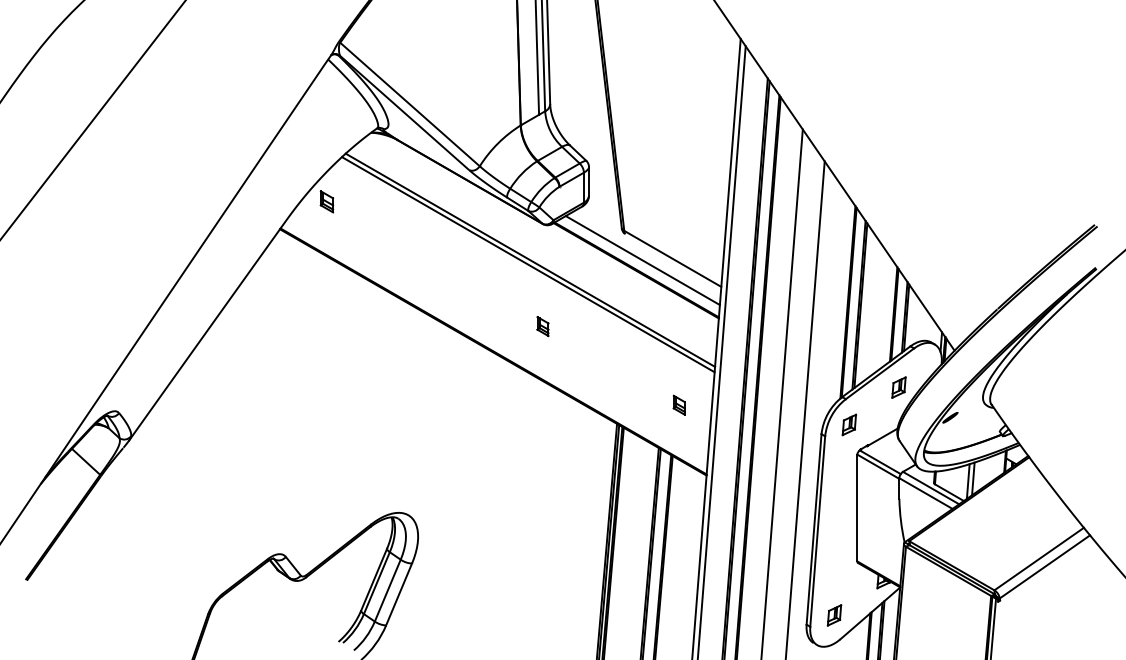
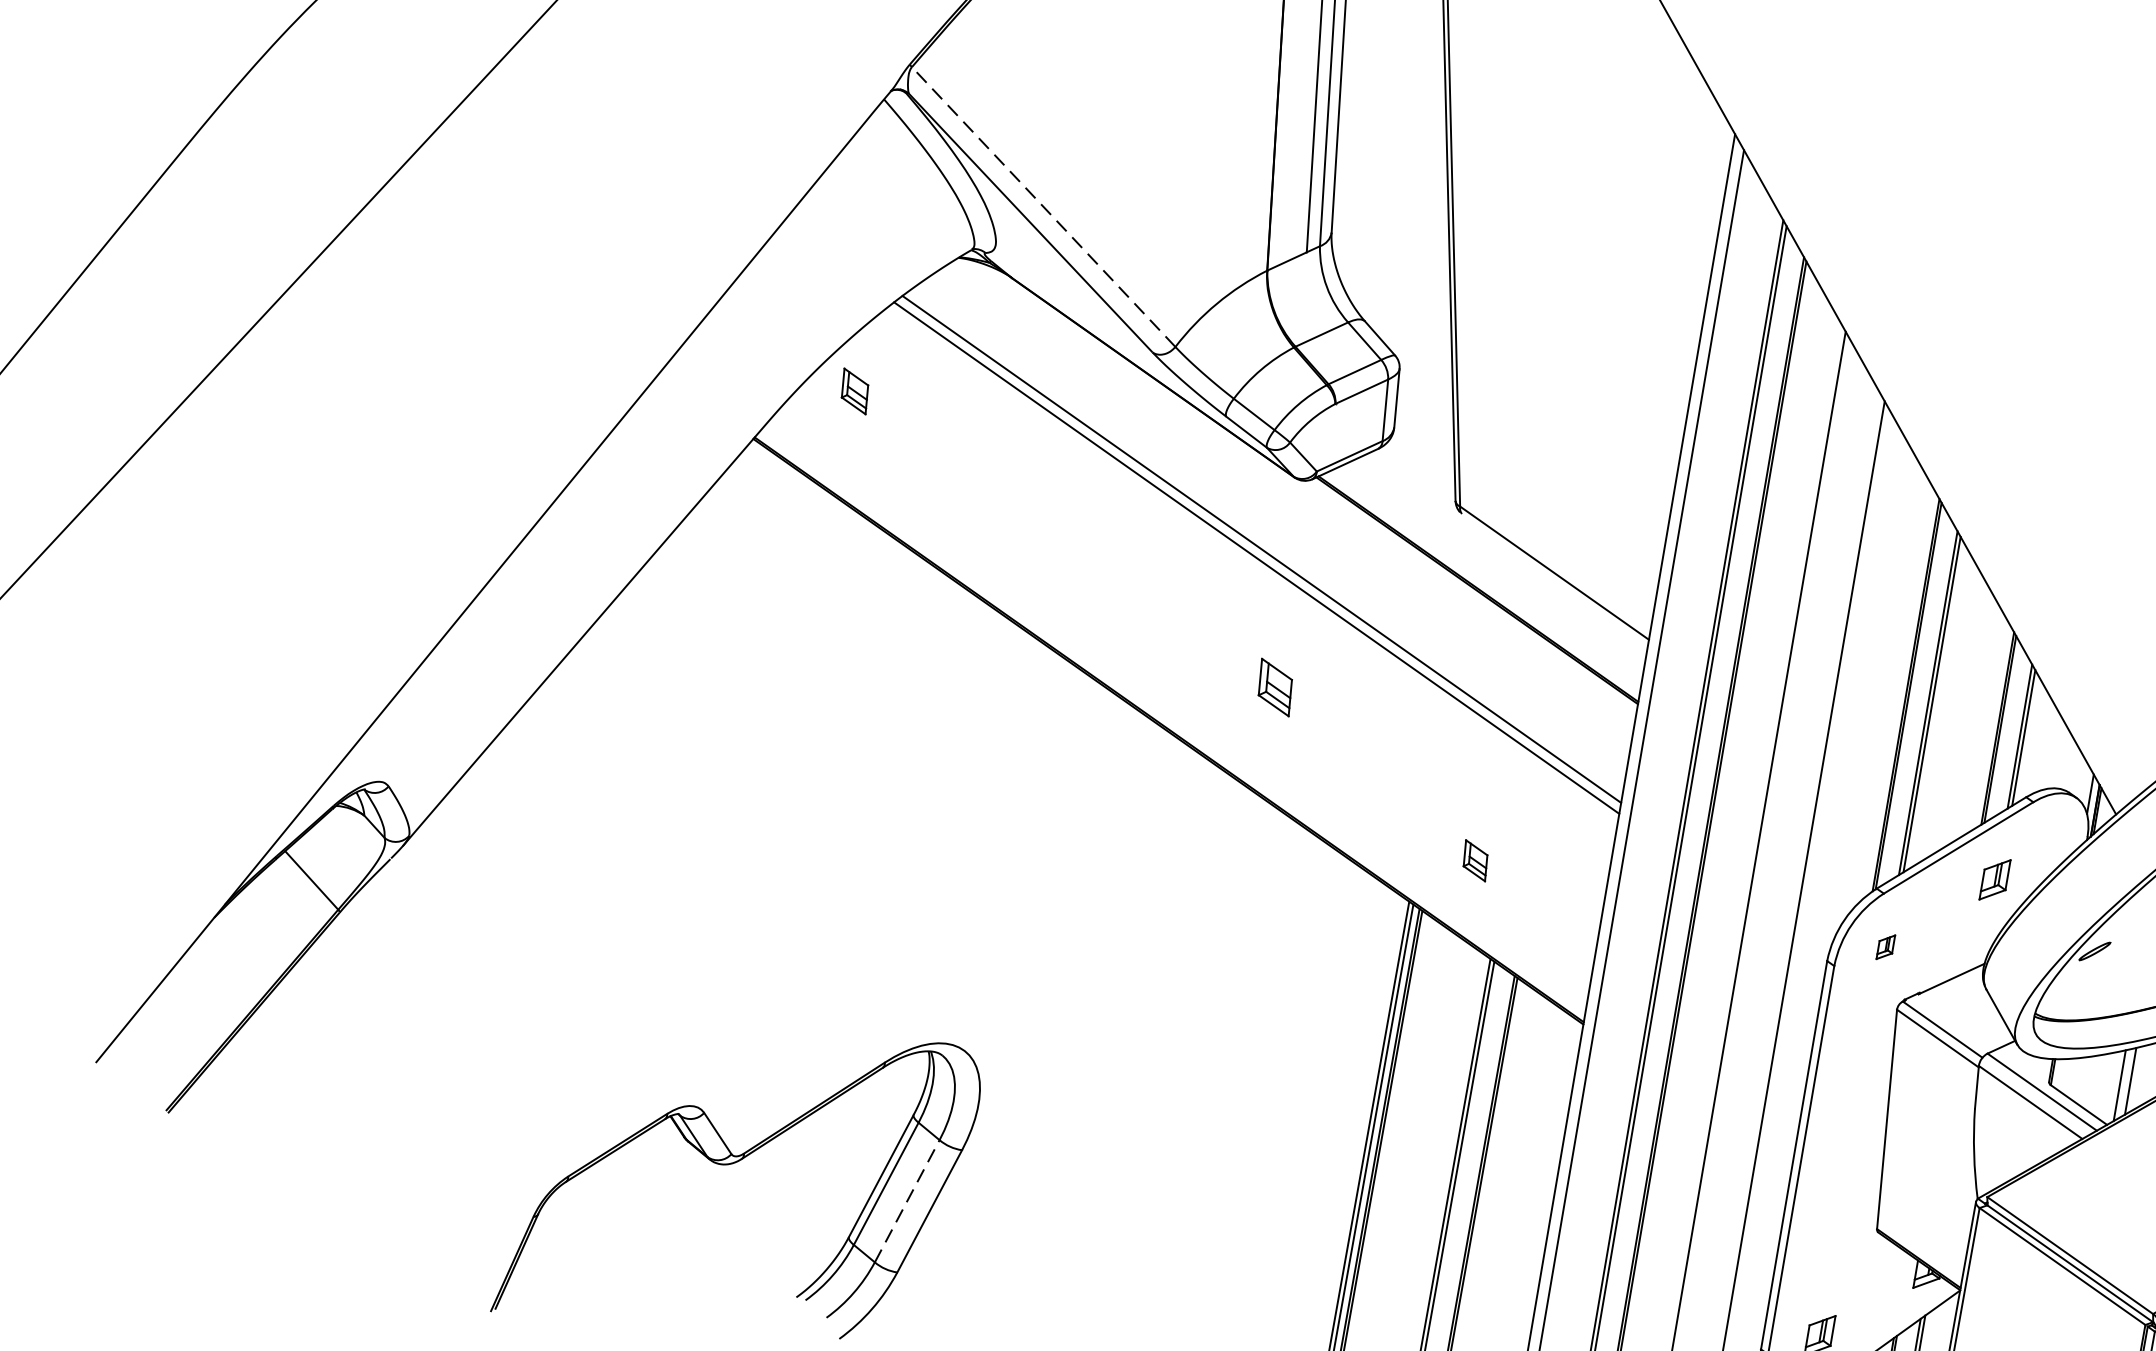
line: (411, 105) -> (1046, 209), solid -> dashed
line: (642, 260) -> (1492, 570), removed
part: (542, 326) -> (1274, 687), size x1.4
part: (678, 404) -> (1474, 859), moved
part: (848, 424) -> (1884, 946), size x0.6
line: (387, 590) -> (906, 1200), solid -> dashed

